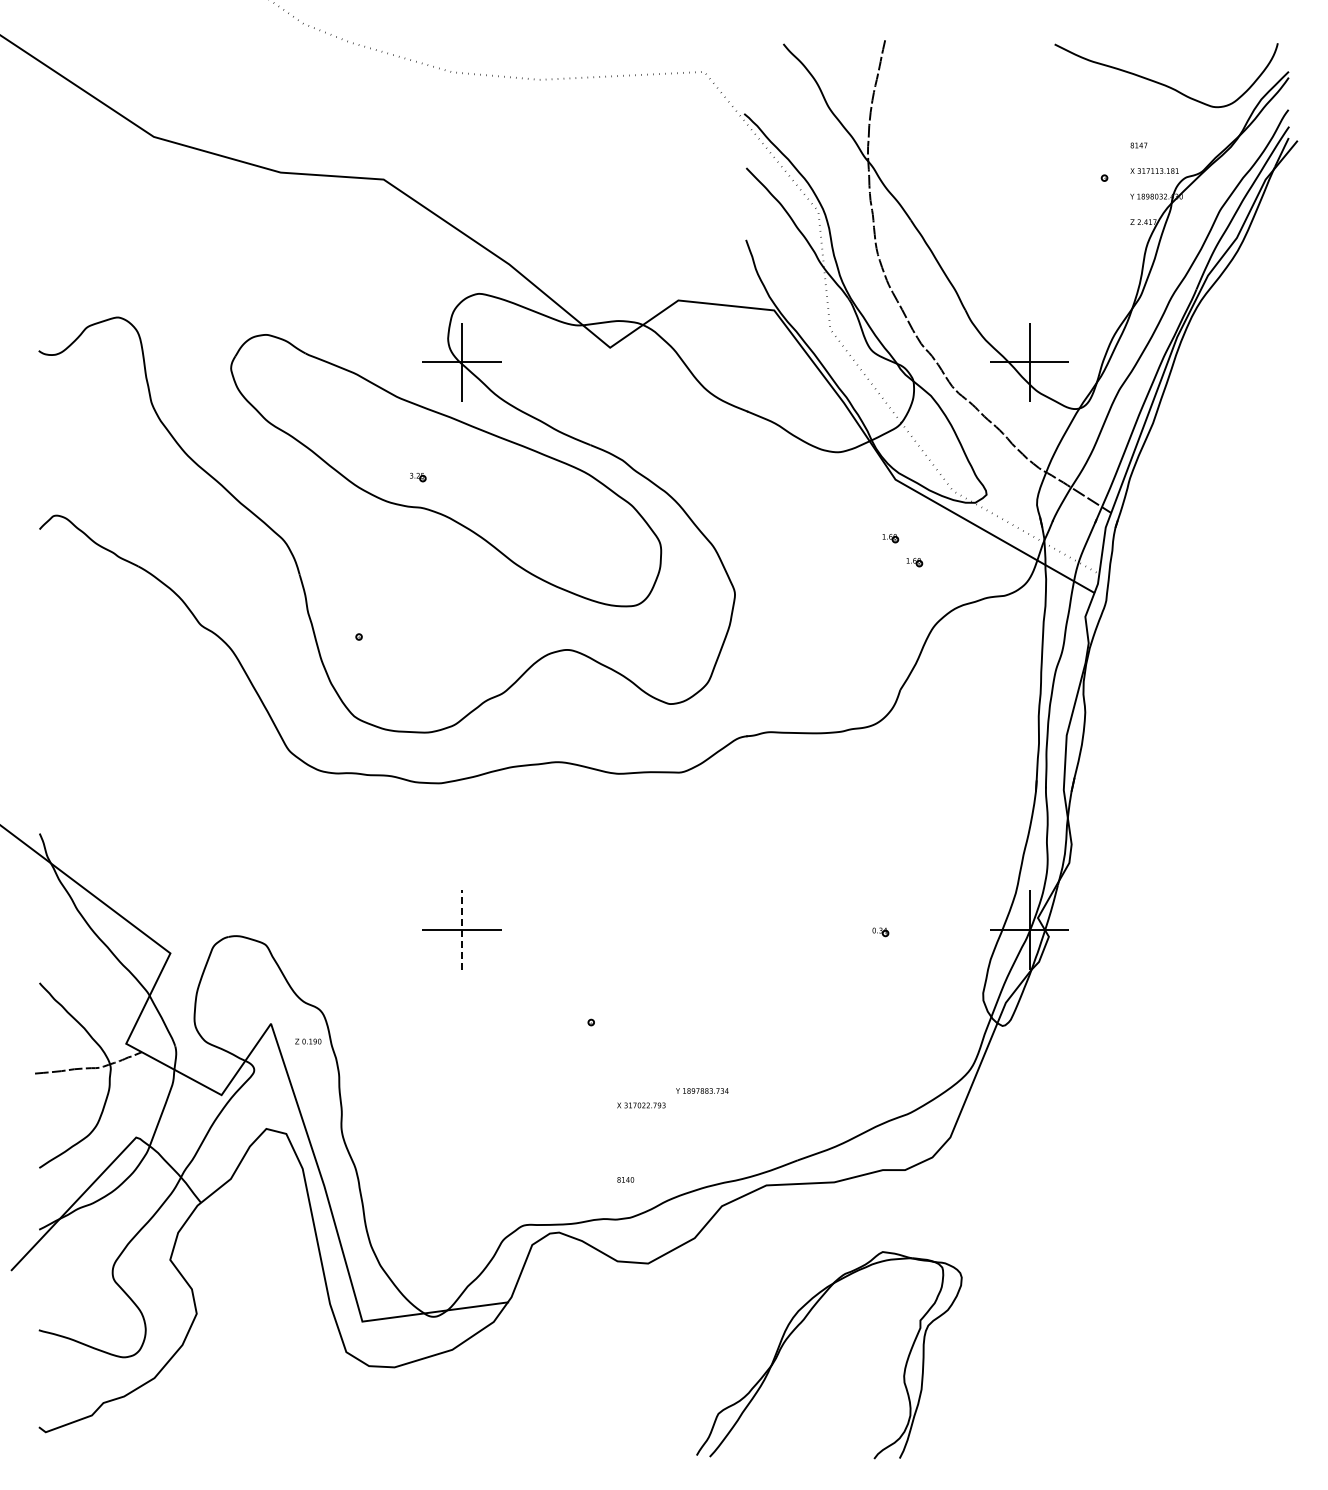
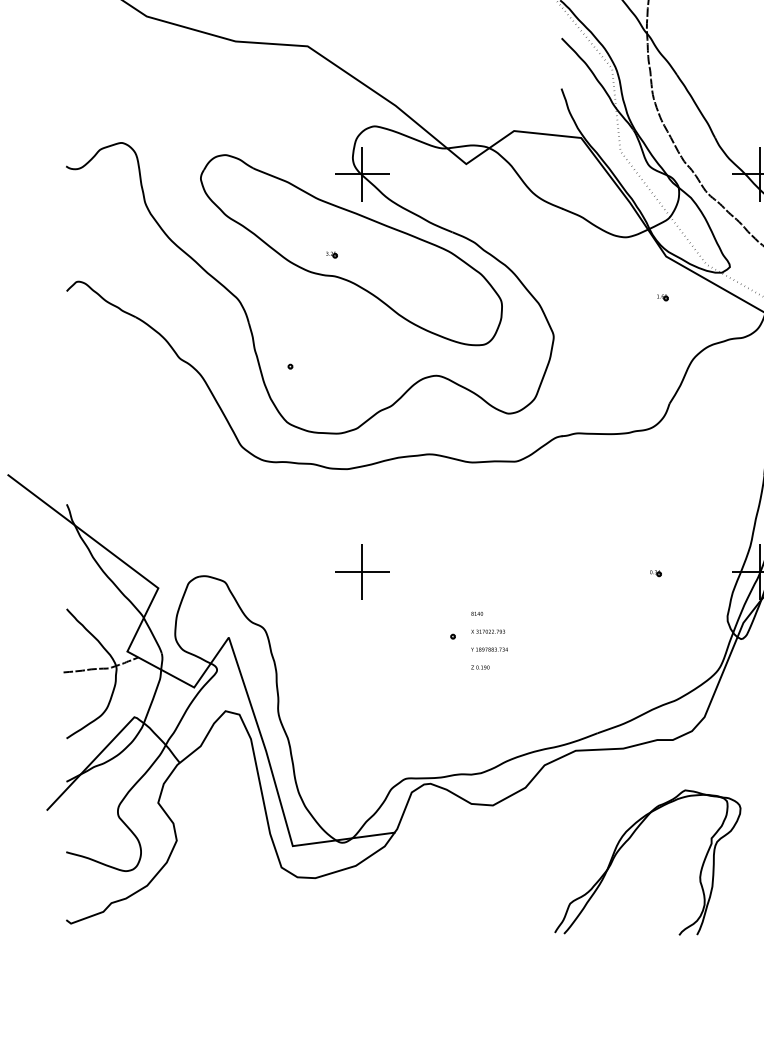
part: (914, 562) -> (679, 314), removed
line: (461, 930) -> (362, 572), dashed -> solid
text: (308, 1041) -> (480, 667), moved
text: (702, 1090) -> (489, 649), moved
text: (641, 1105) -> (488, 631), moved
text: (625, 1179) -> (477, 613), moved
part: (799, 1325) -> (626, 841), moved

